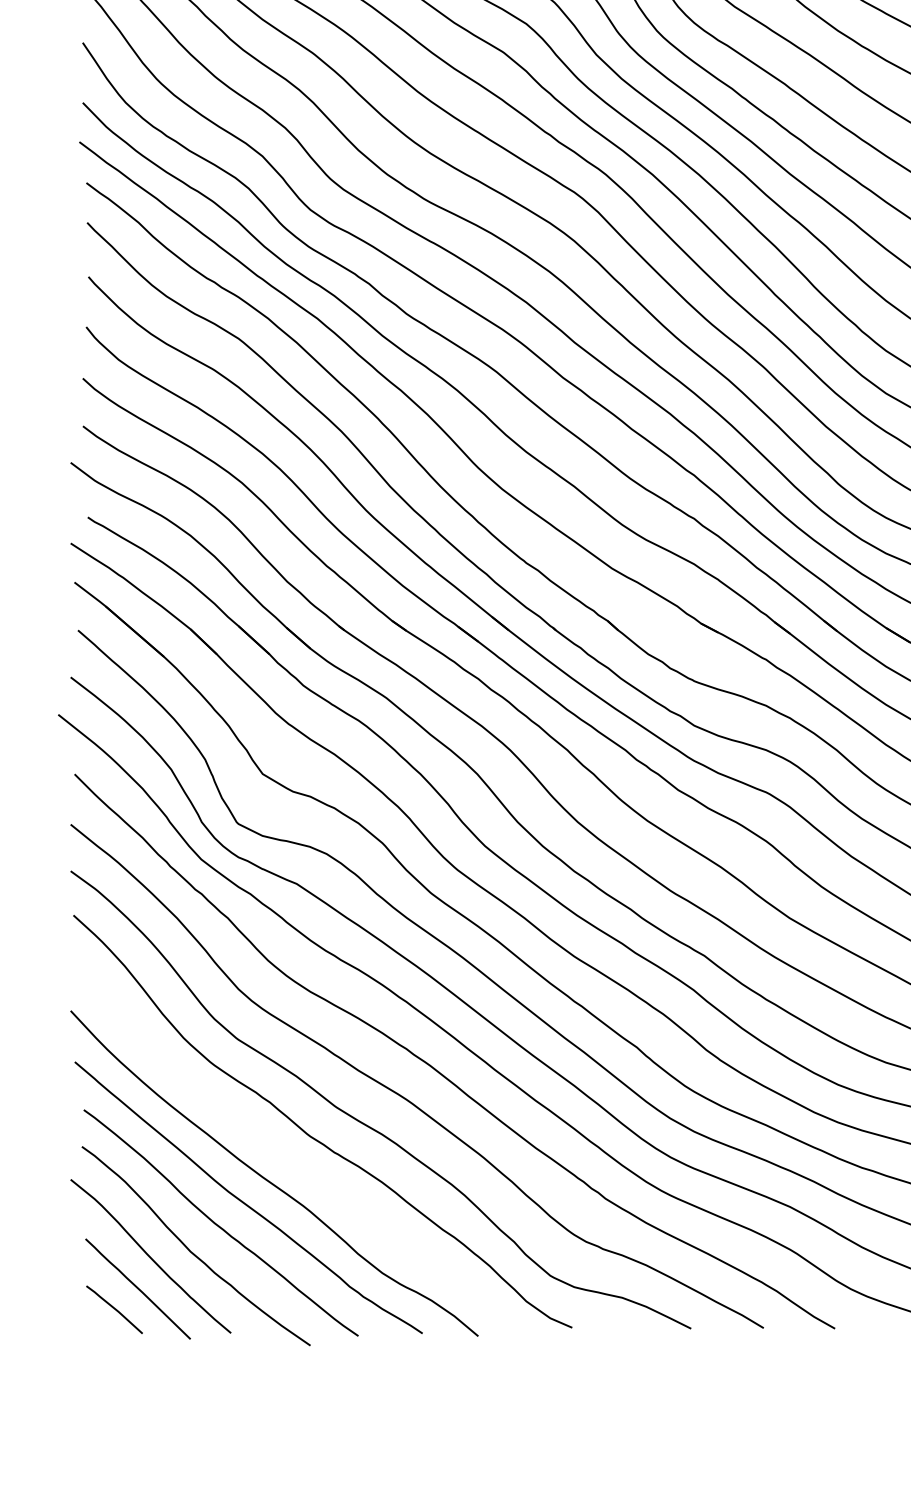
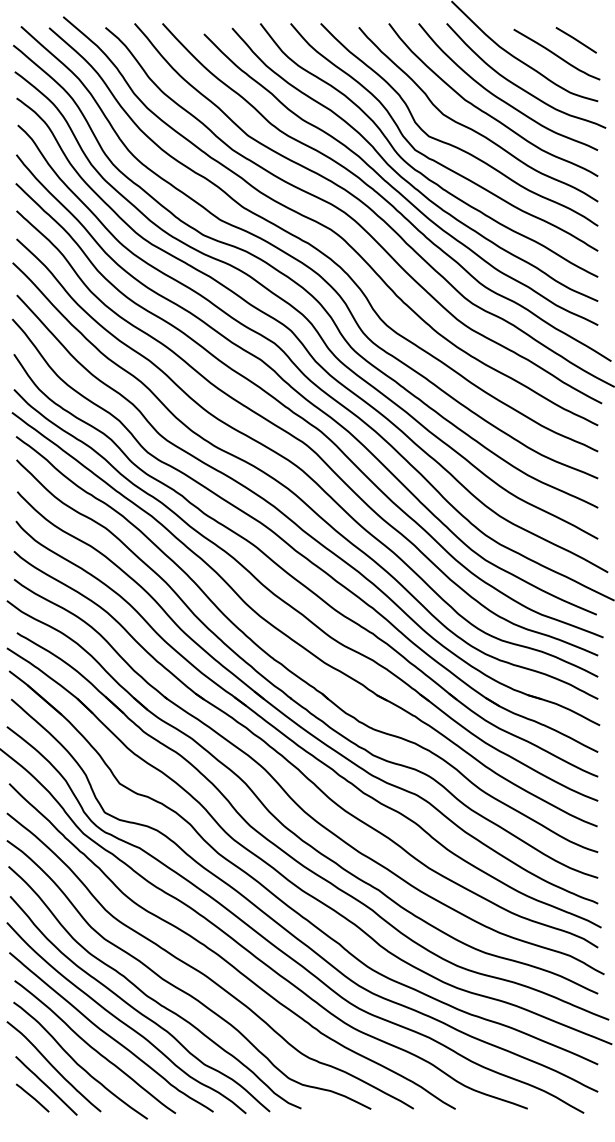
curve: (289, 1157) -> (135, 1008), added

